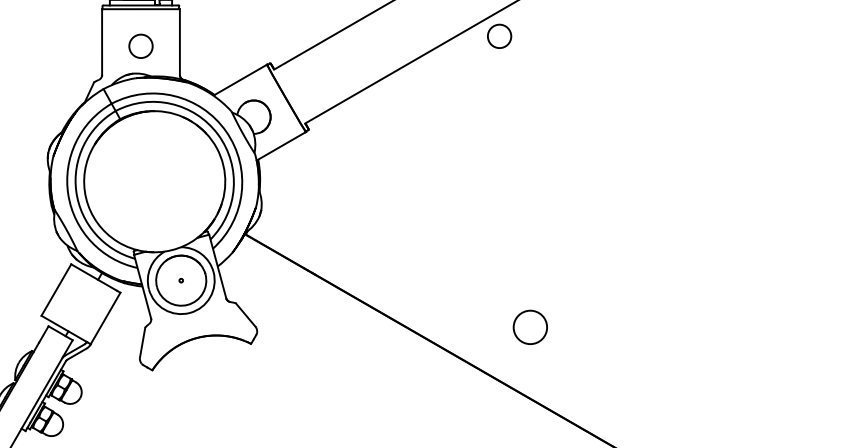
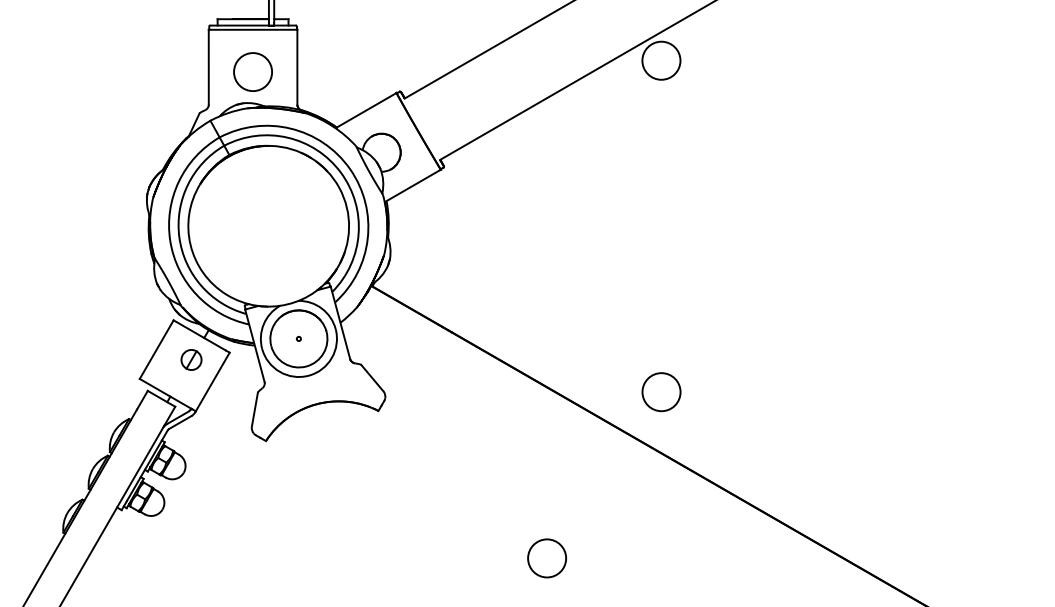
circle: (499, 36) -> (661, 60), size x1.43
circle: (141, 46) -> (253, 72), size x1.43
part: (86, 298) -> (191, 359), added
circle: (530, 327) -> (661, 392), moved

